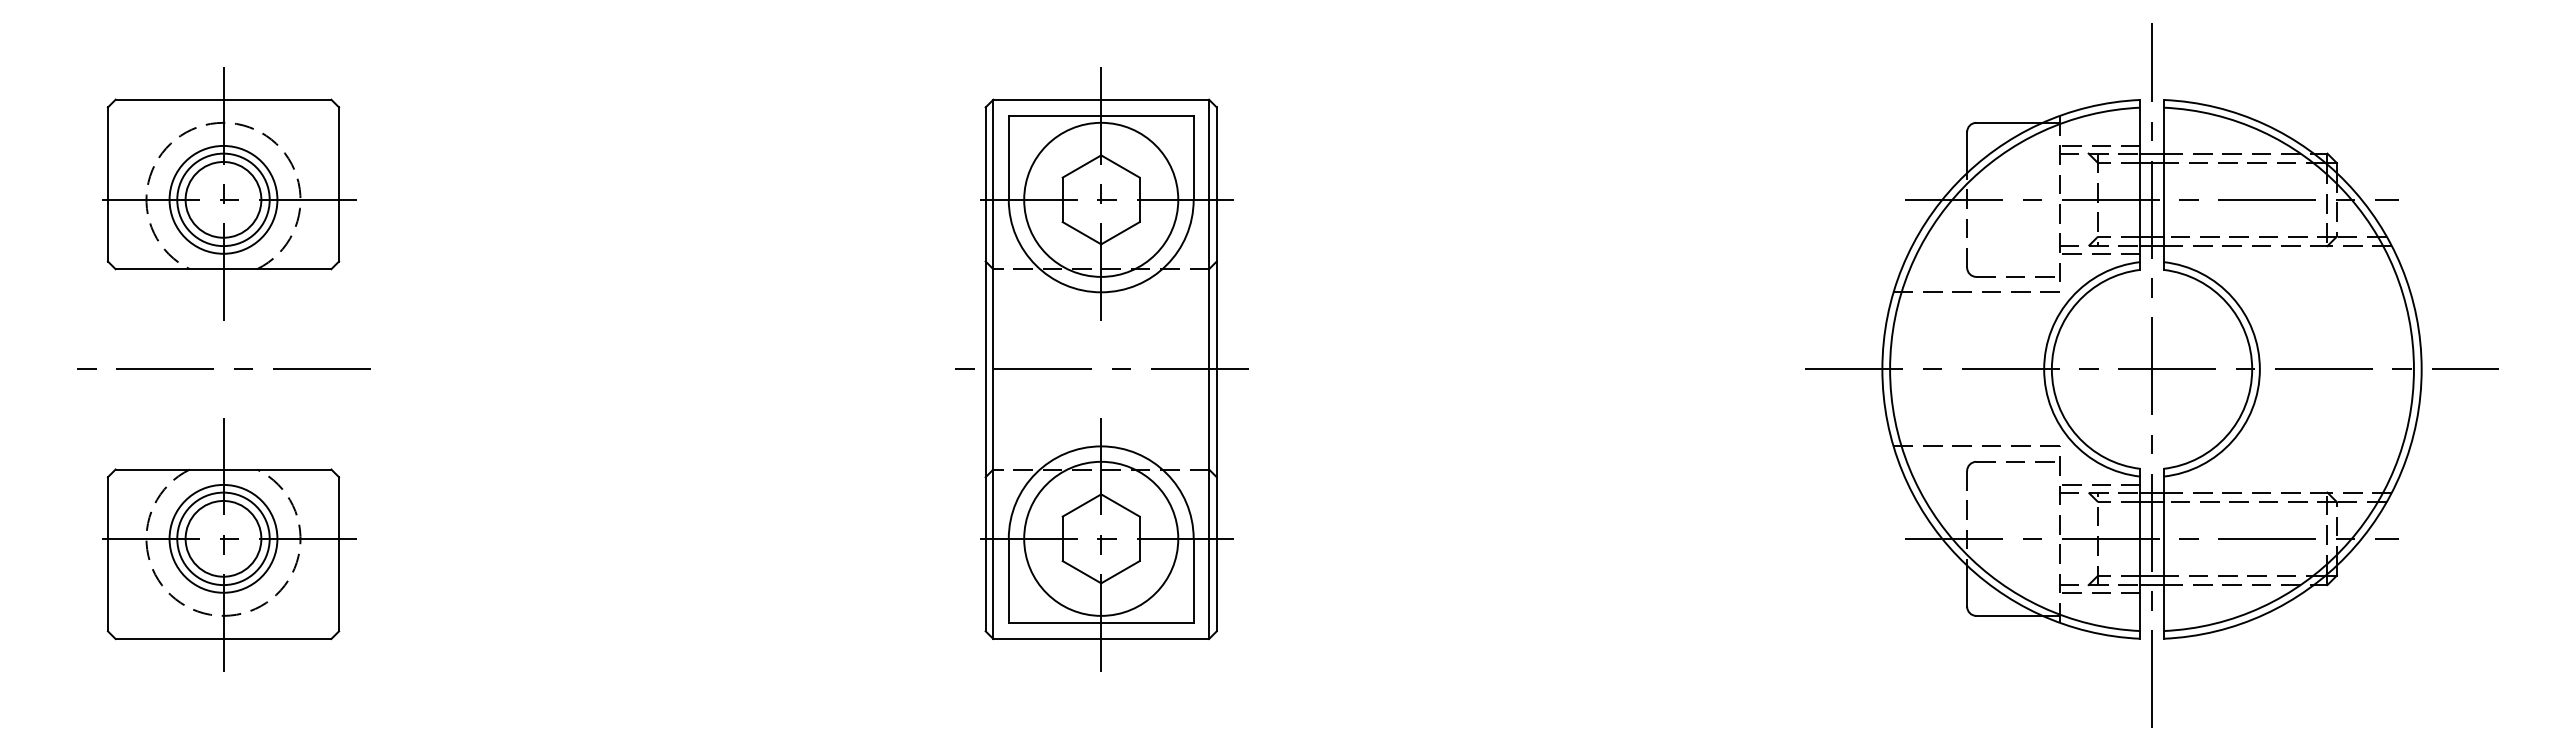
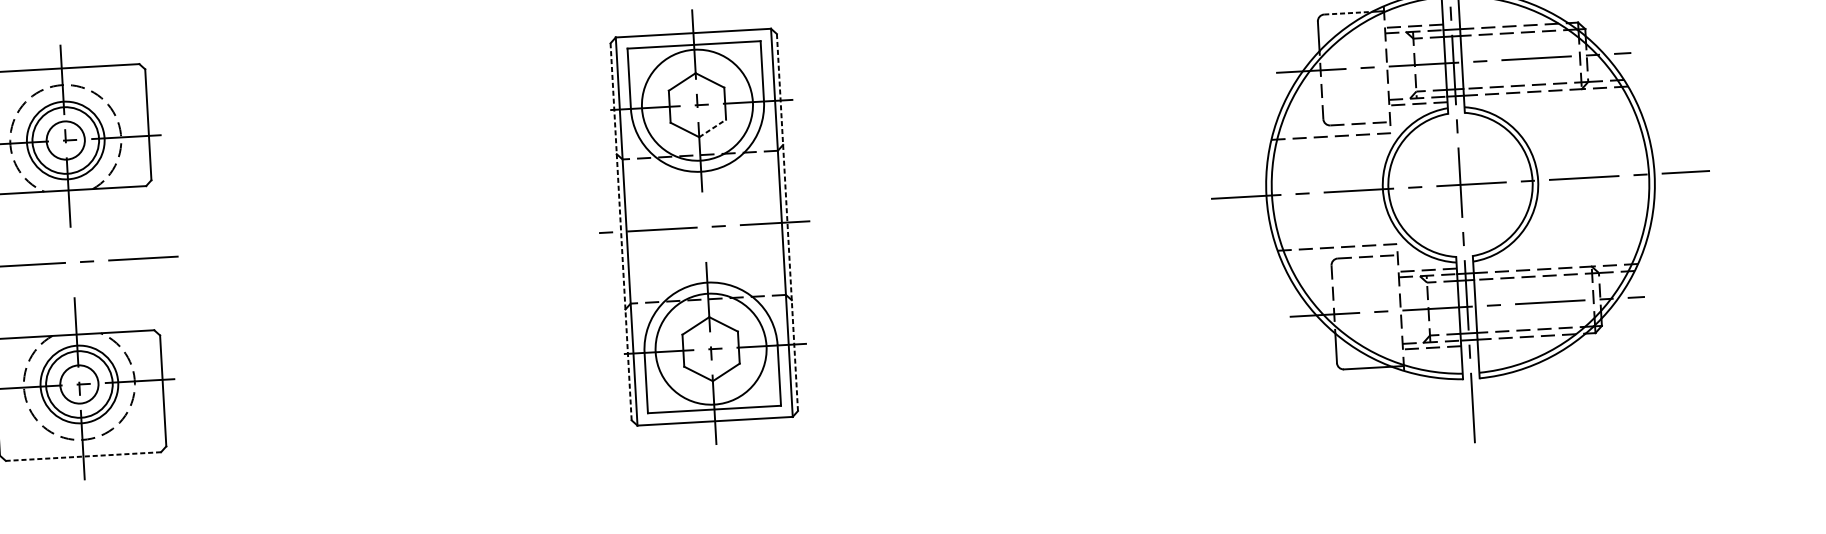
line: (2010, 122) -> (1348, 12), solid -> dashed
circle: (223, 199) -> (65, 140), size x0.7
line: (1120, 232) -> (712, 127), solid -> dashed
line: (985, 369) -> (621, 231), solid -> dashed
line: (1216, 369) -> (787, 222), solid -> dashed
circle: (223, 538) -> (79, 384), size x0.7
line: (223, 639) -> (83, 456), solid -> dashed

